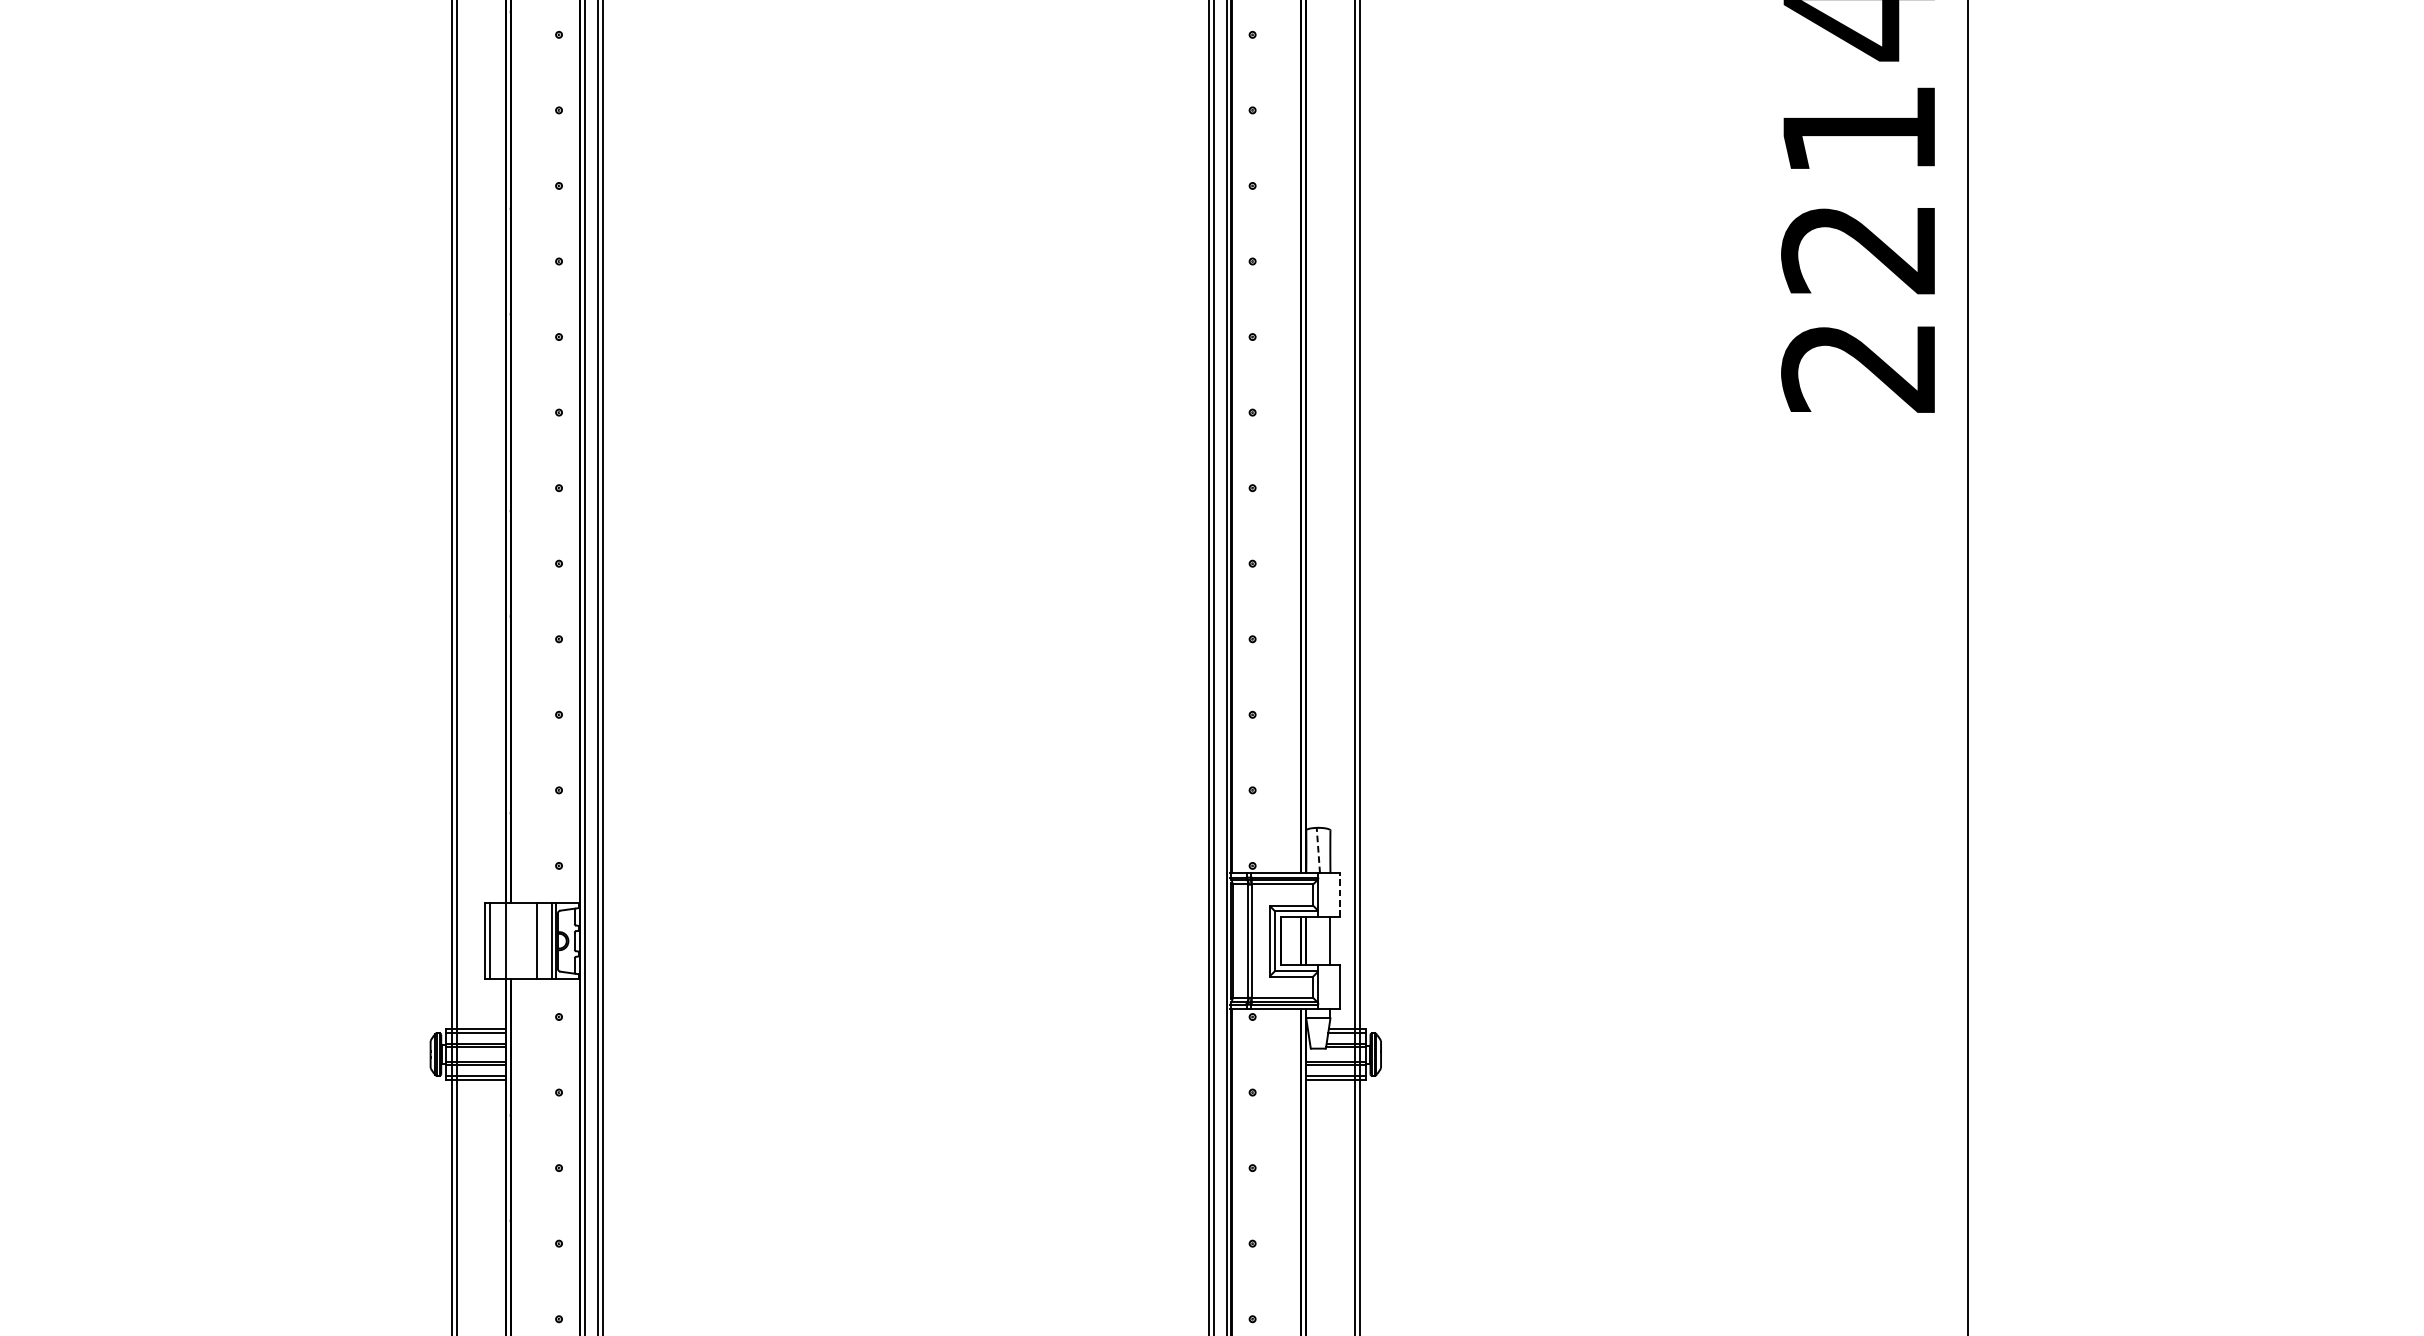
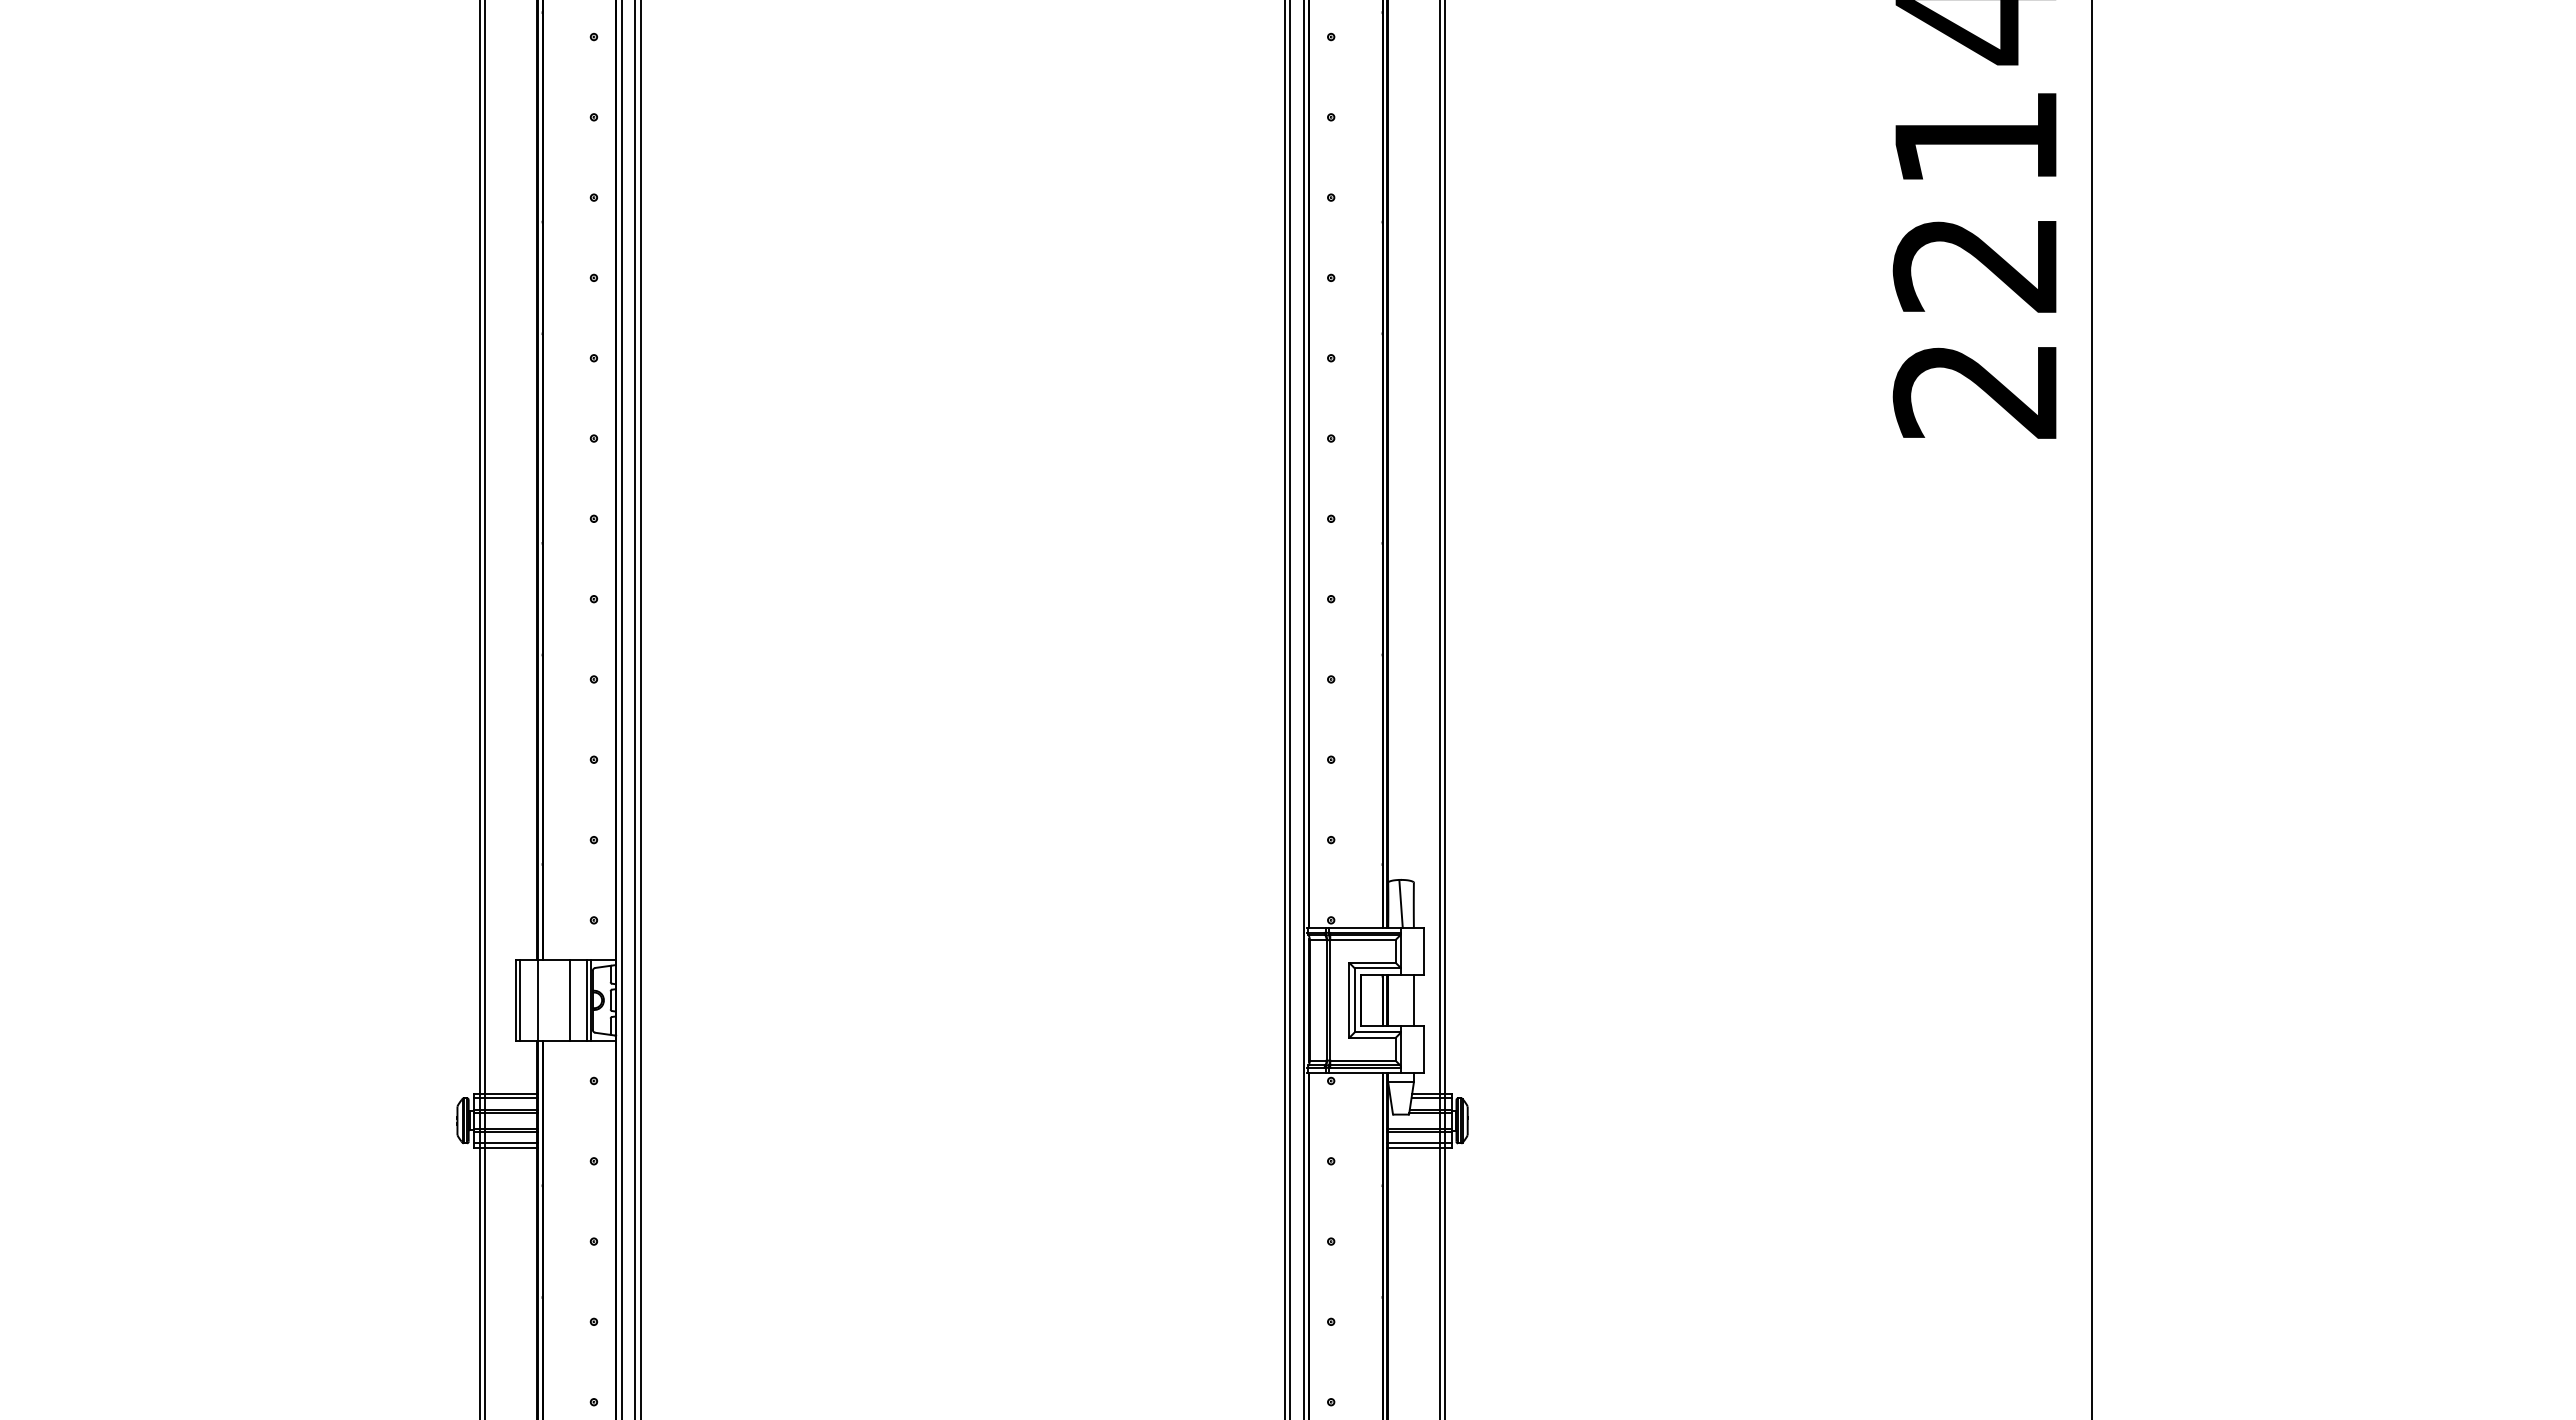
line: (1318, 850) -> (1401, 904), dashed -> solid
line: (1339, 894) -> (1423, 950), dashed -> solid

